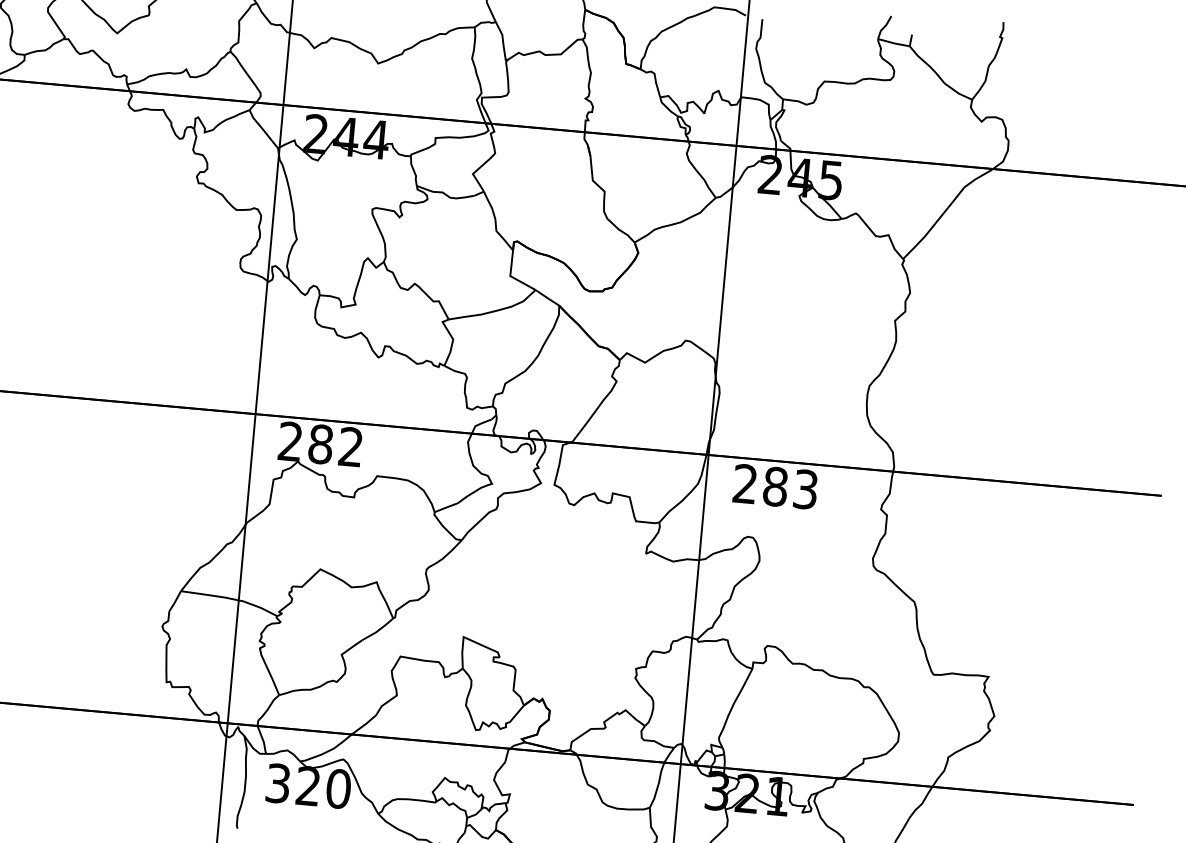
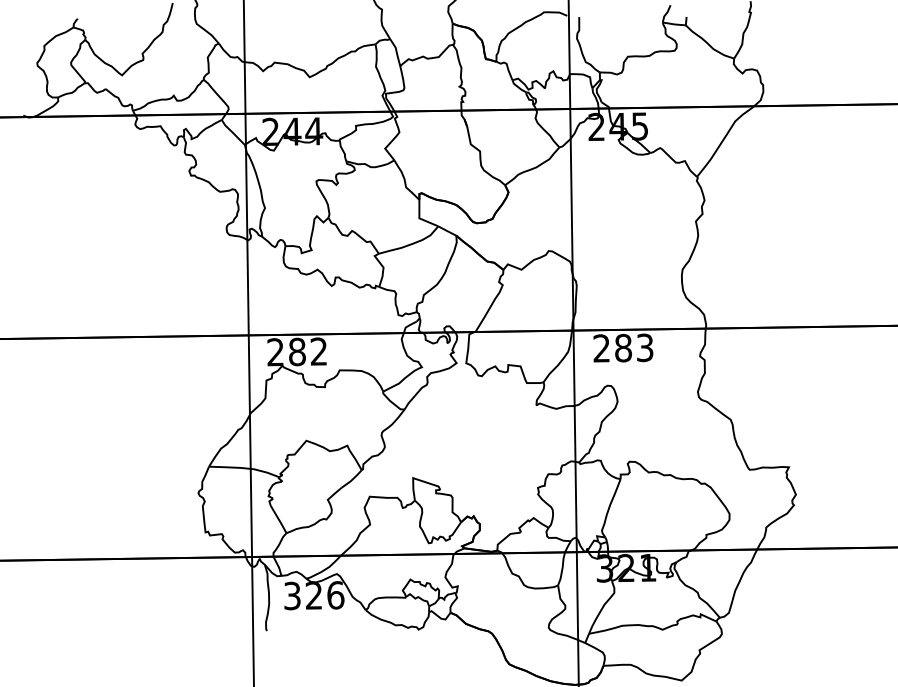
text: (338, 789) -> (335, 595), 320 -> 326

